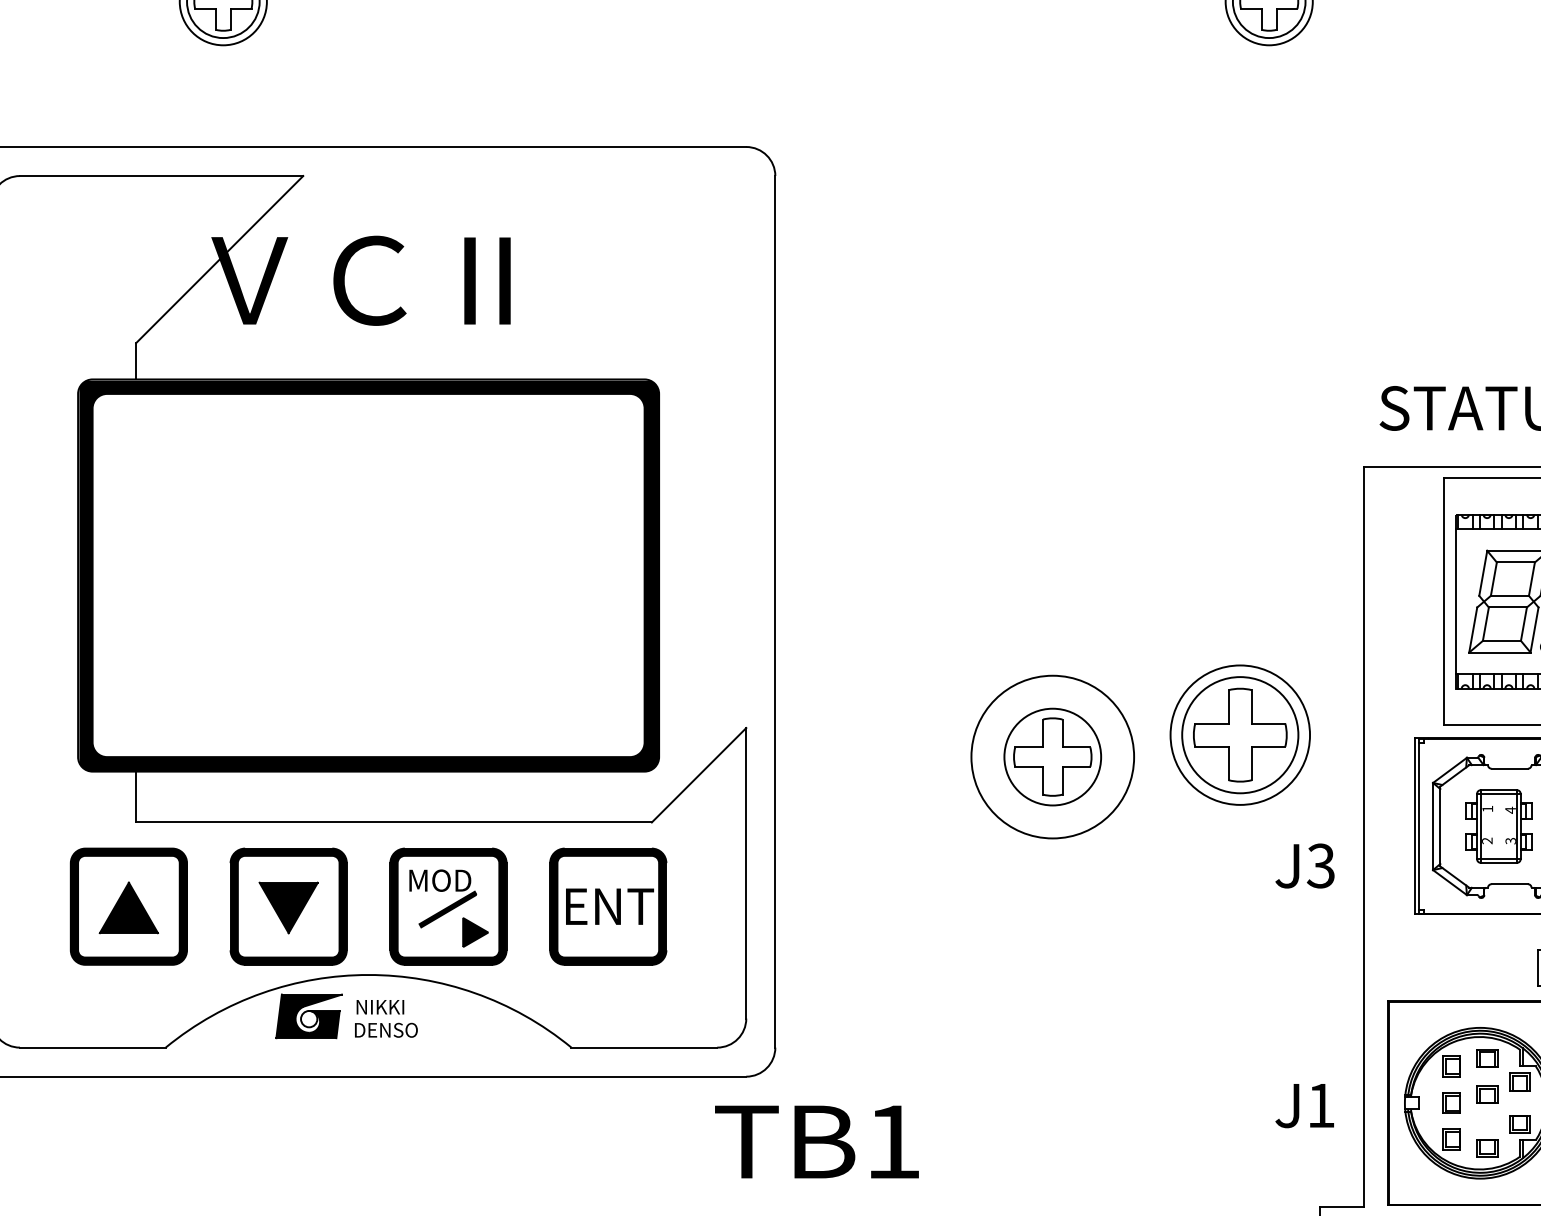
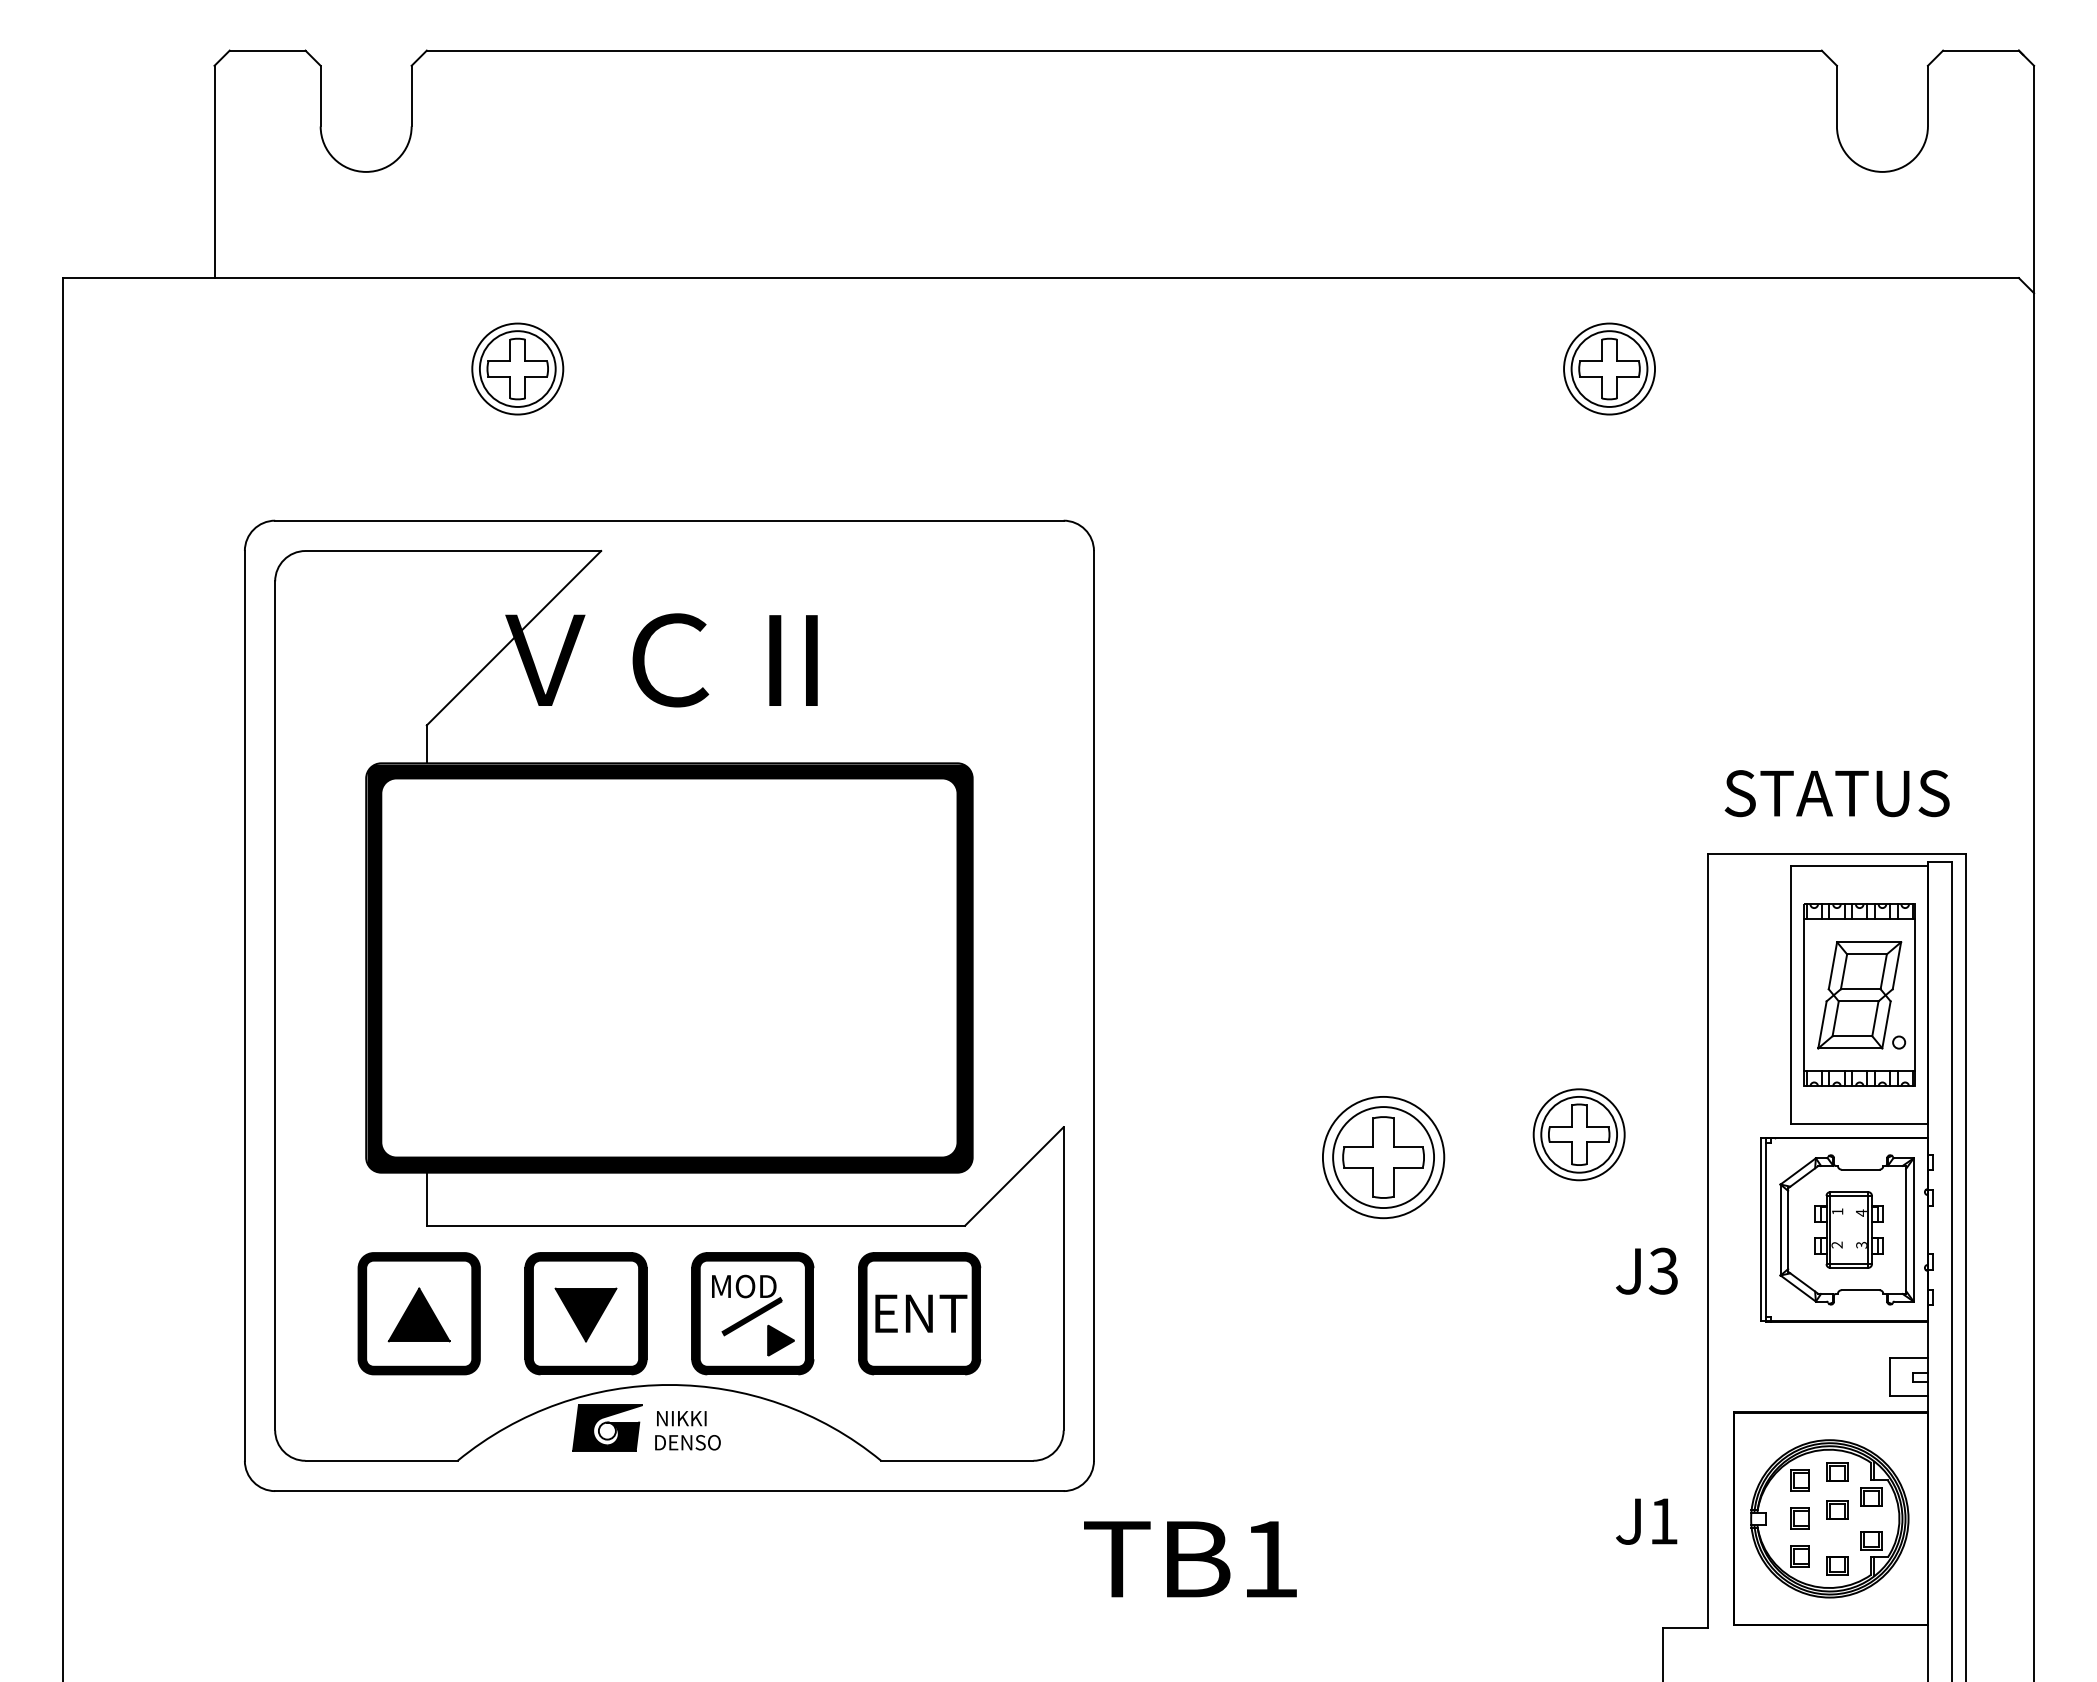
part: (1239, 735) -> (1578, 1134), size x0.62
circle: (1052, 757) -> (1383, 1157), size x0.71
text: (817, 1142) -> (1190, 1559), moved

